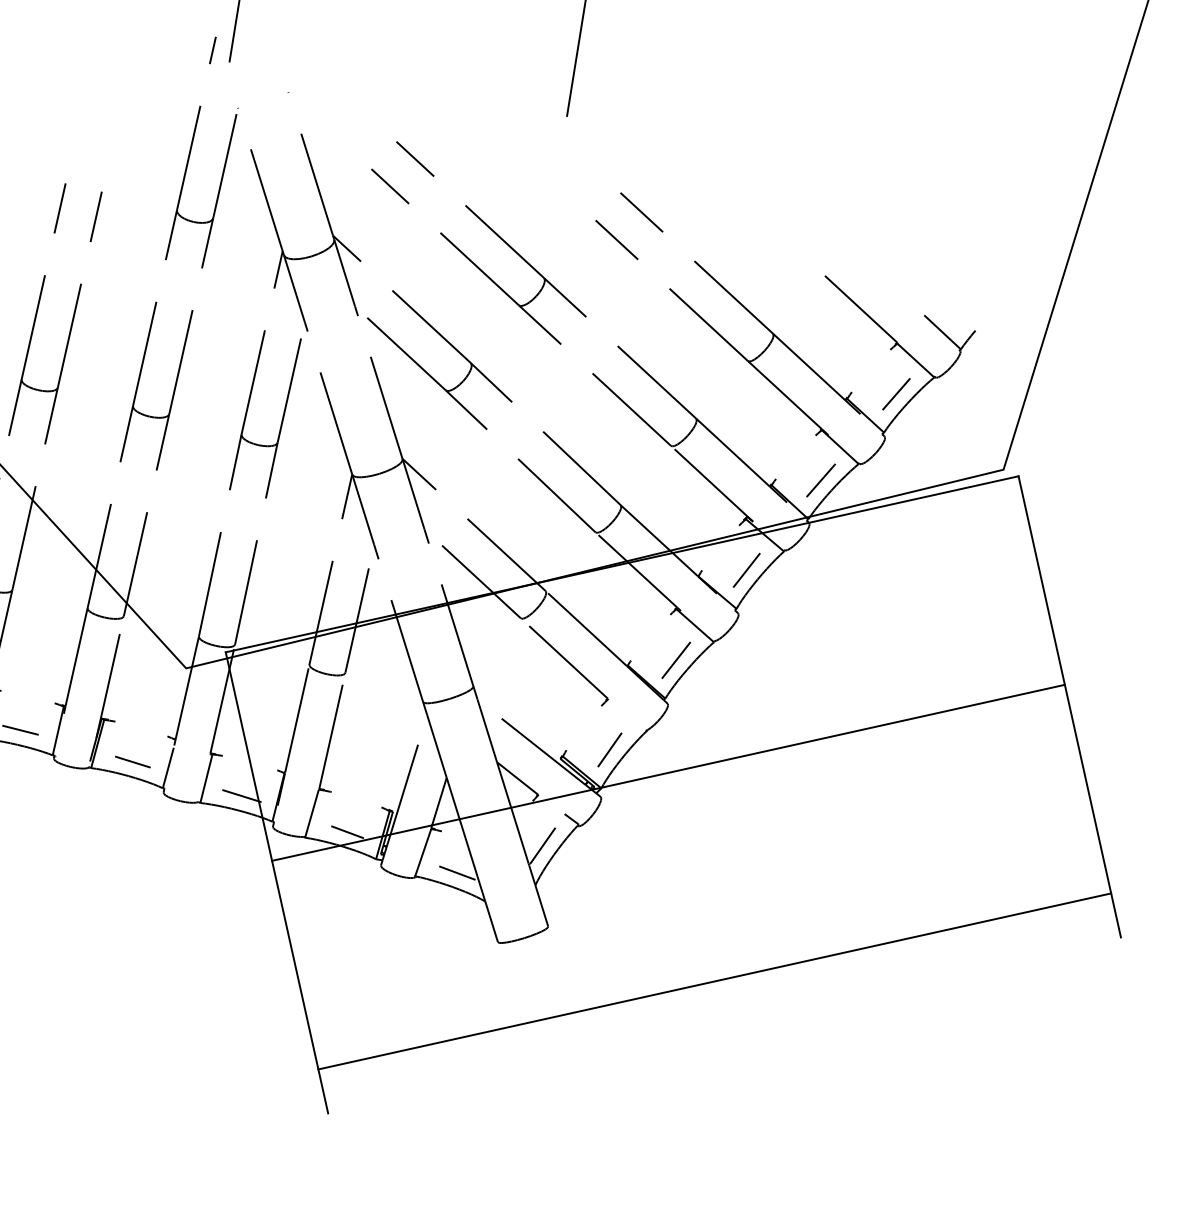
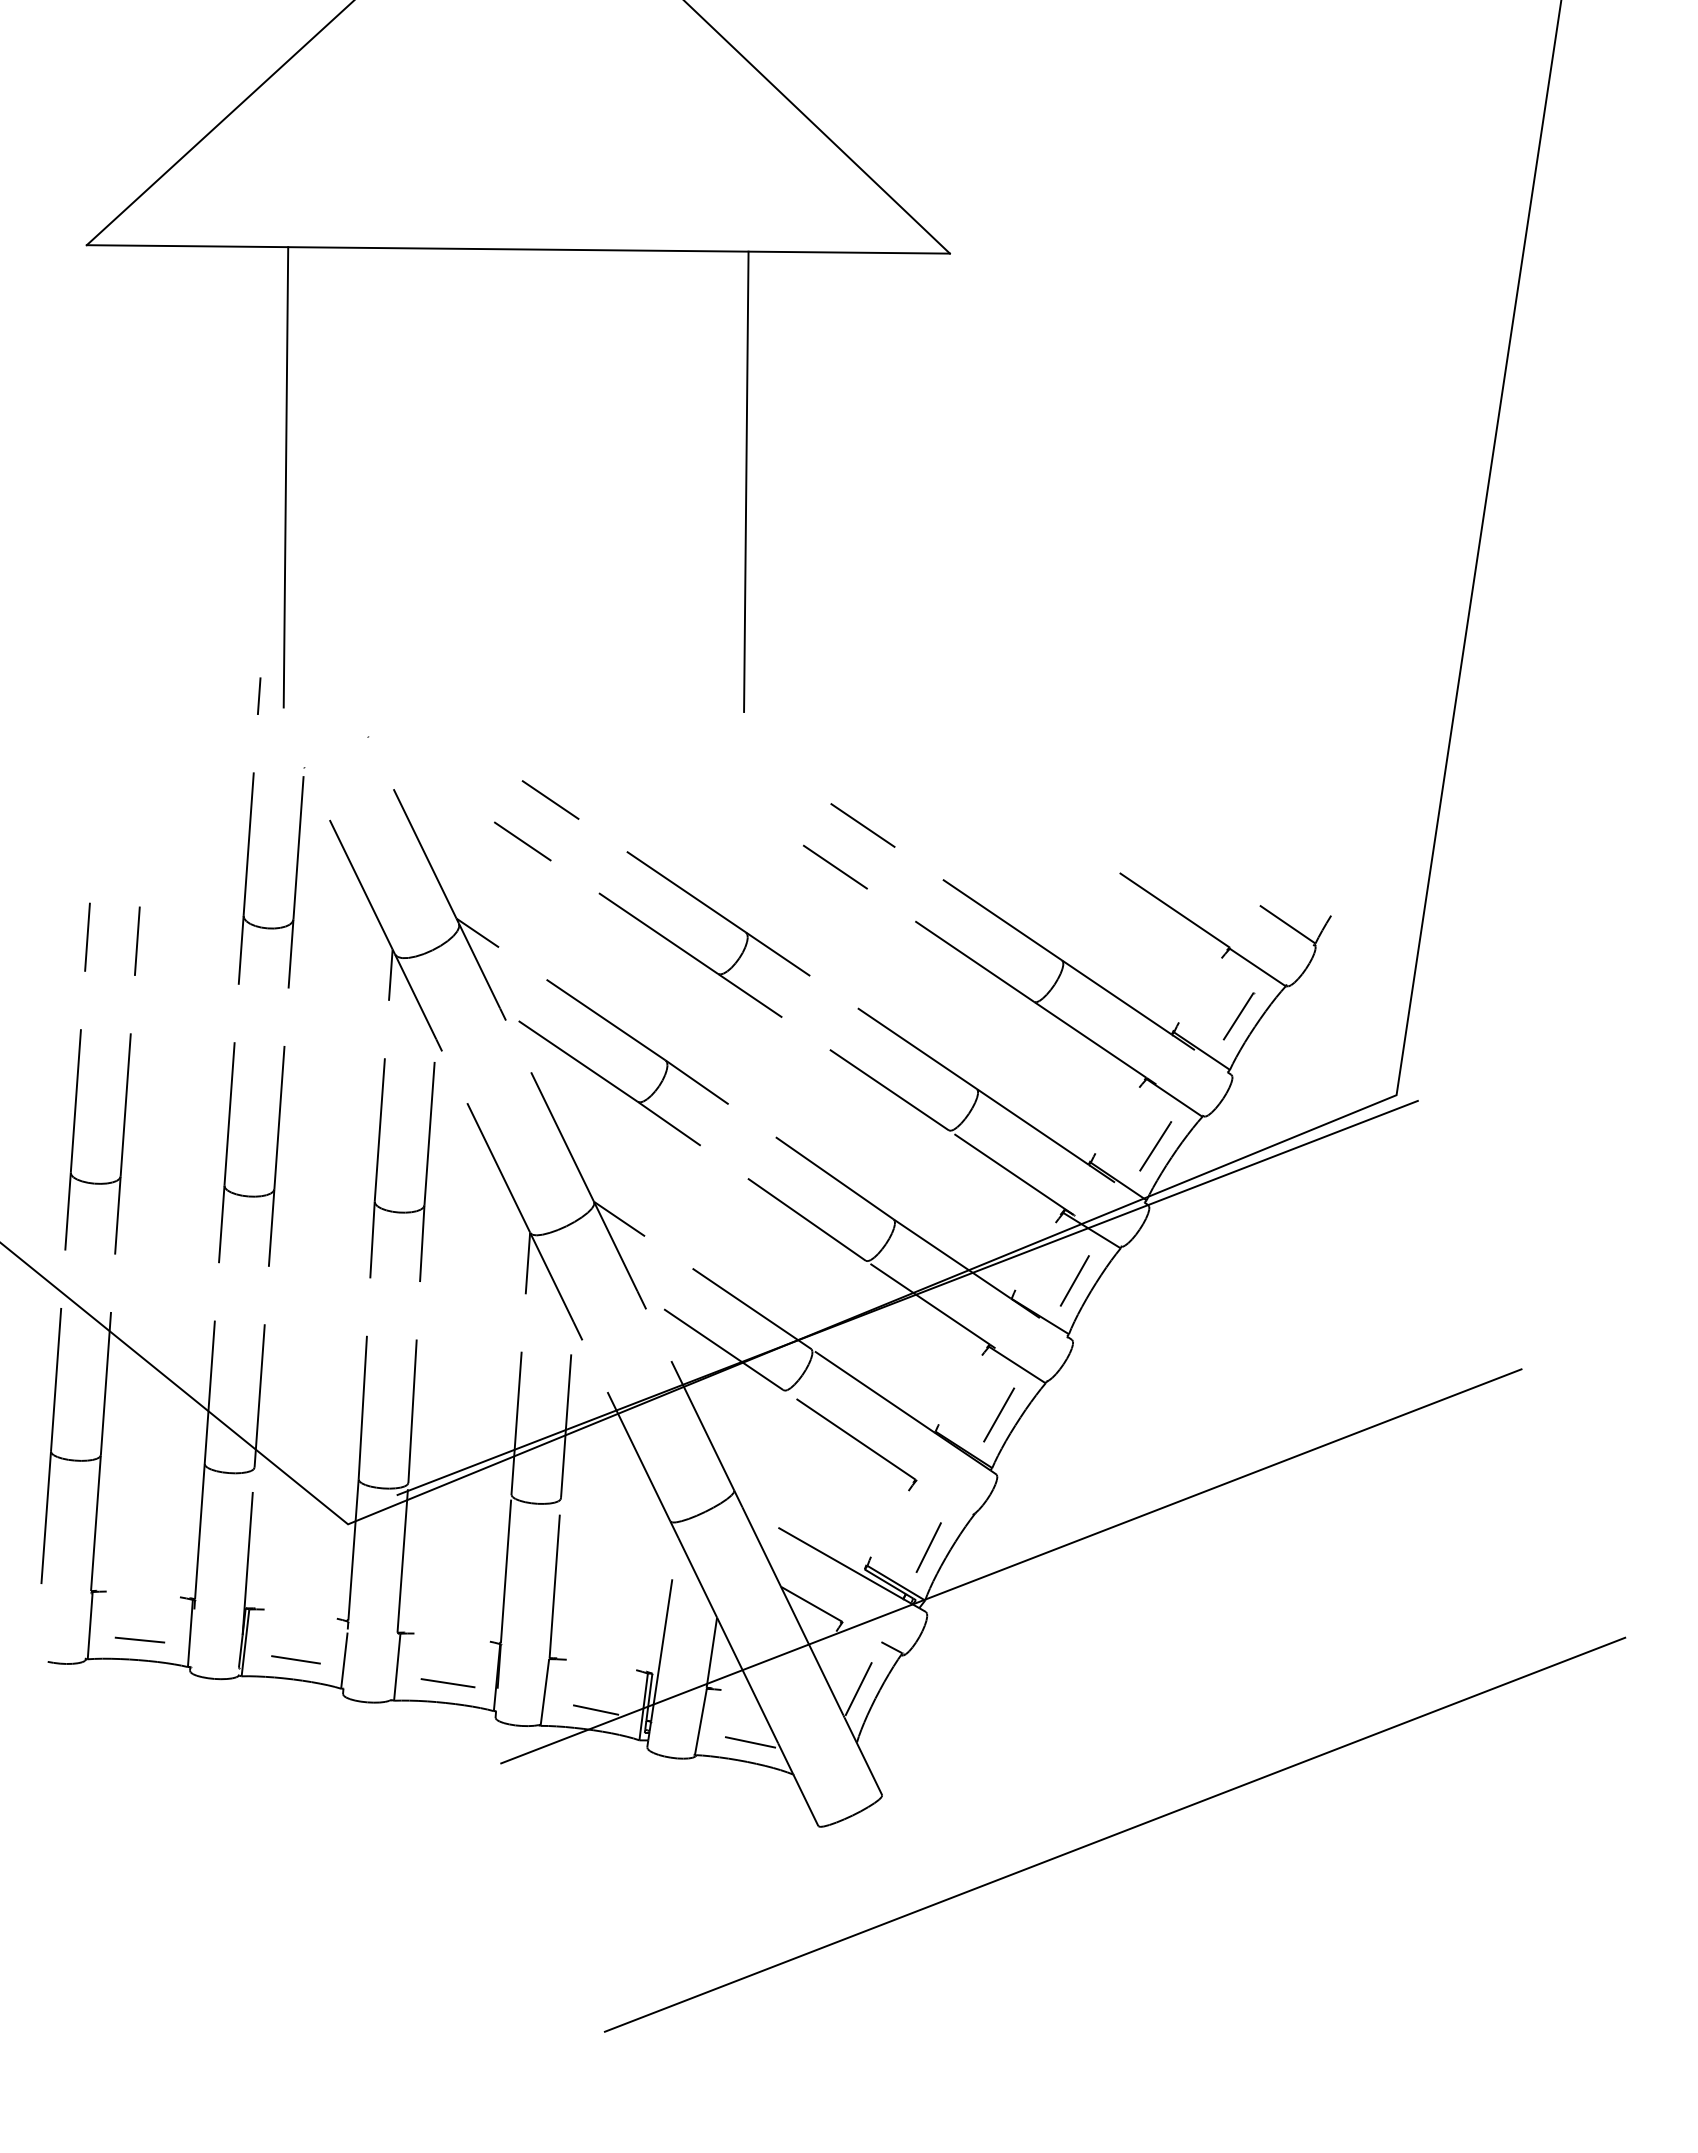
line: (1069, 706) -> (1532, 1397), removed
line: (276, 882) -> (511, 1791), removed

